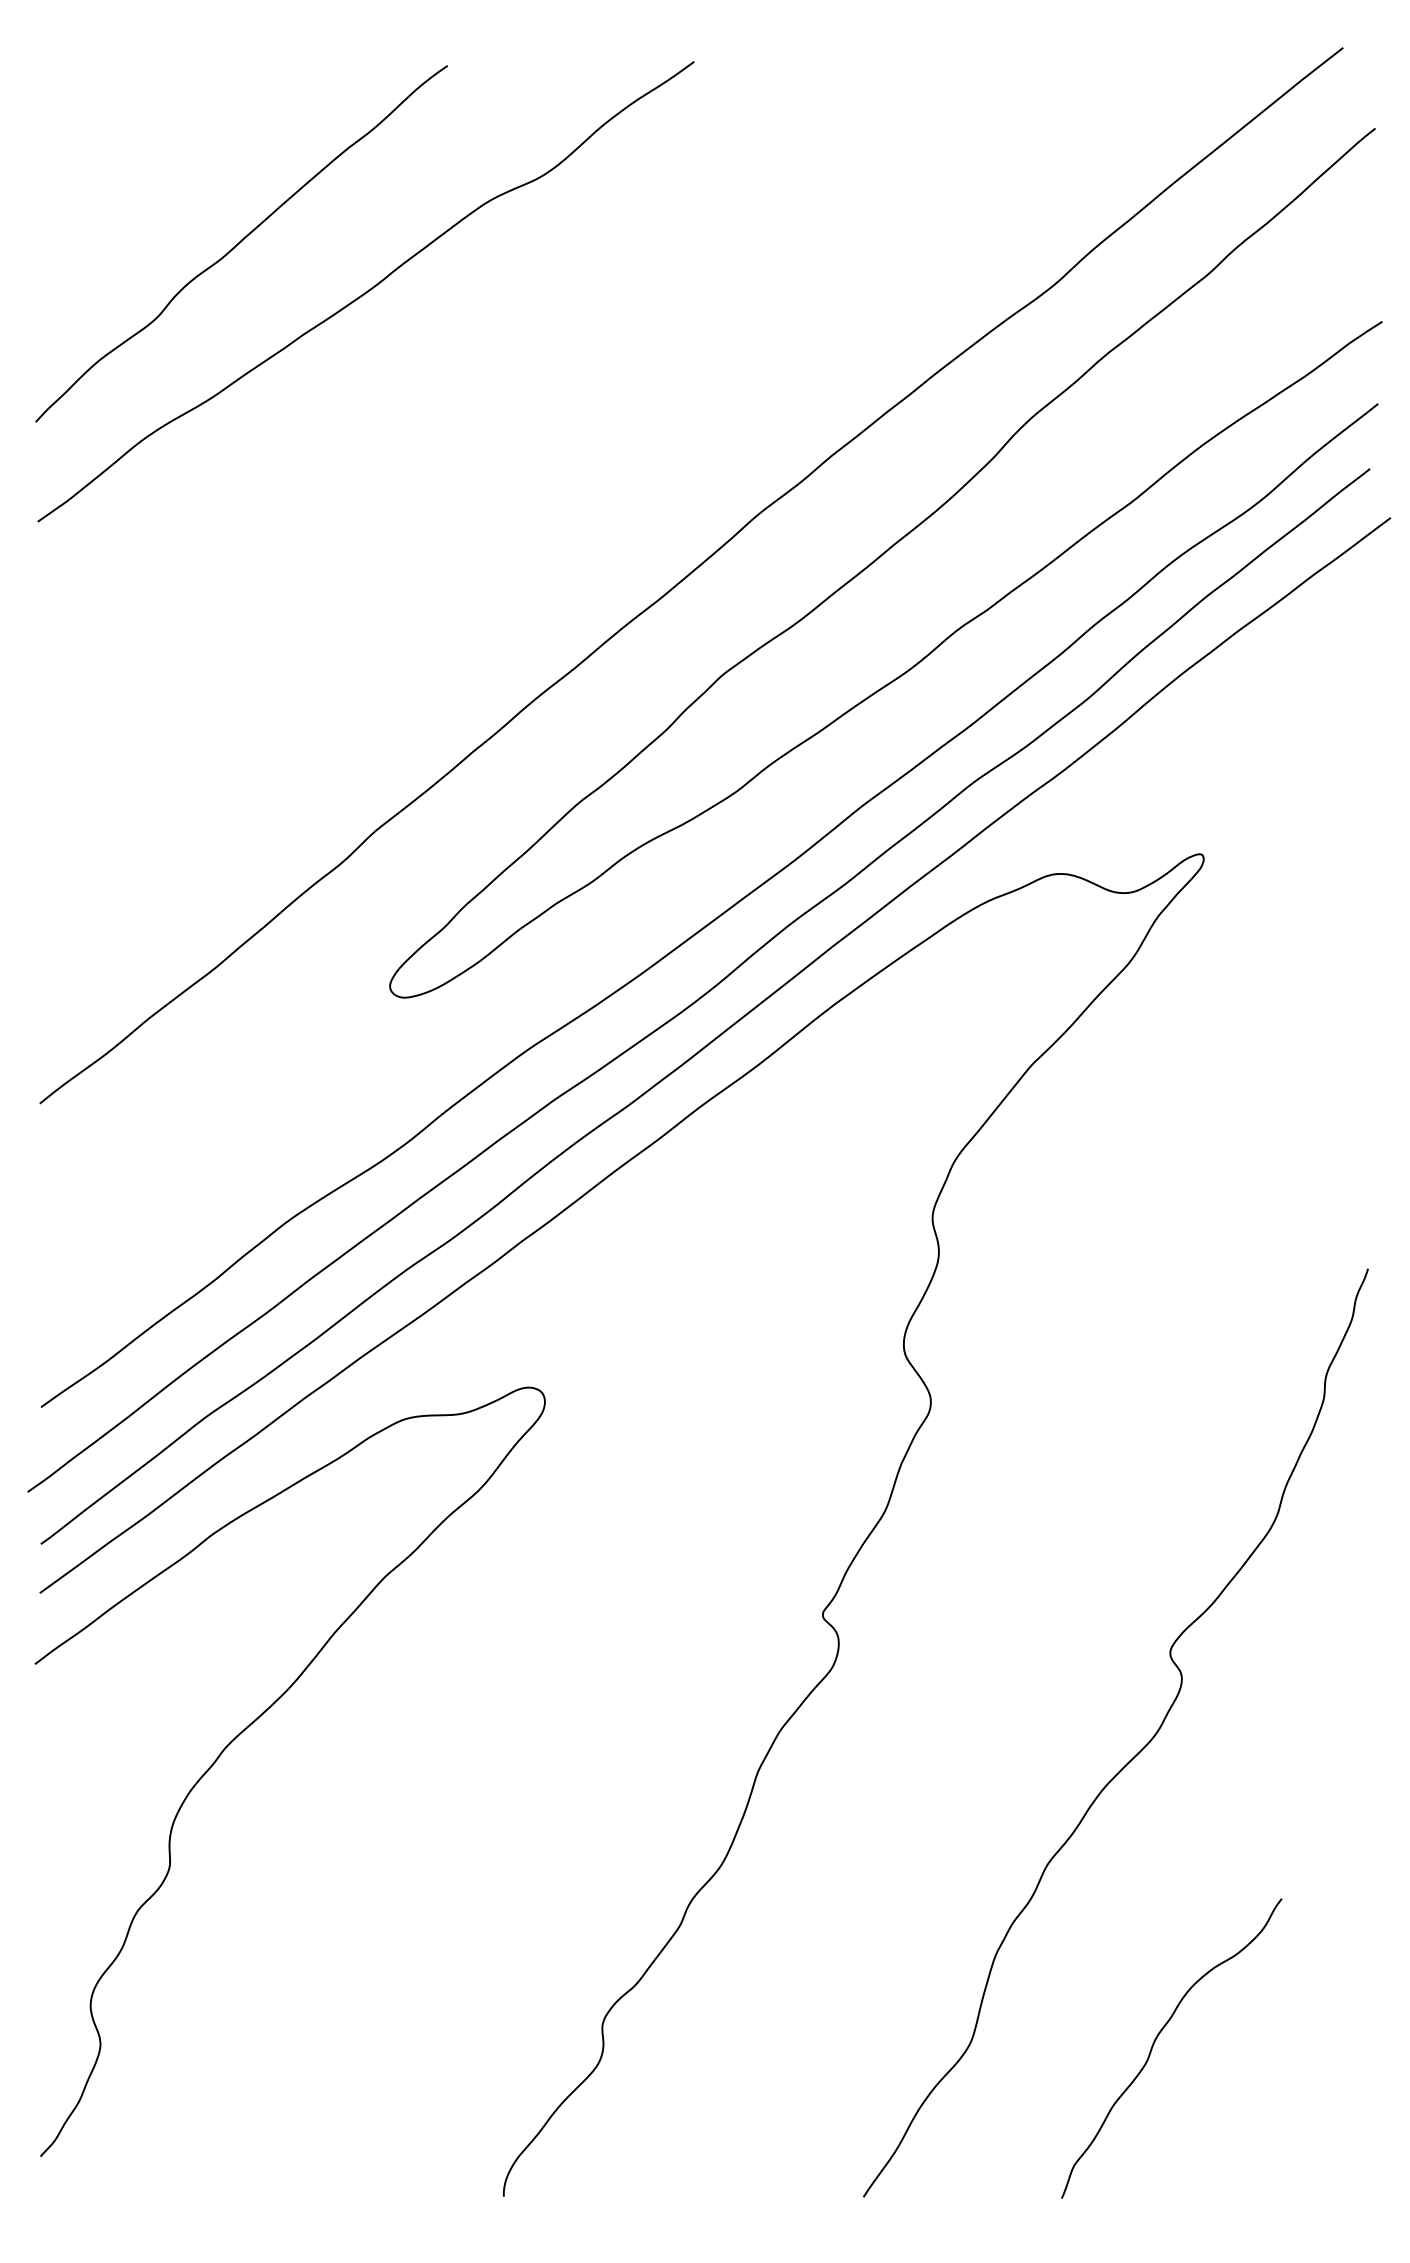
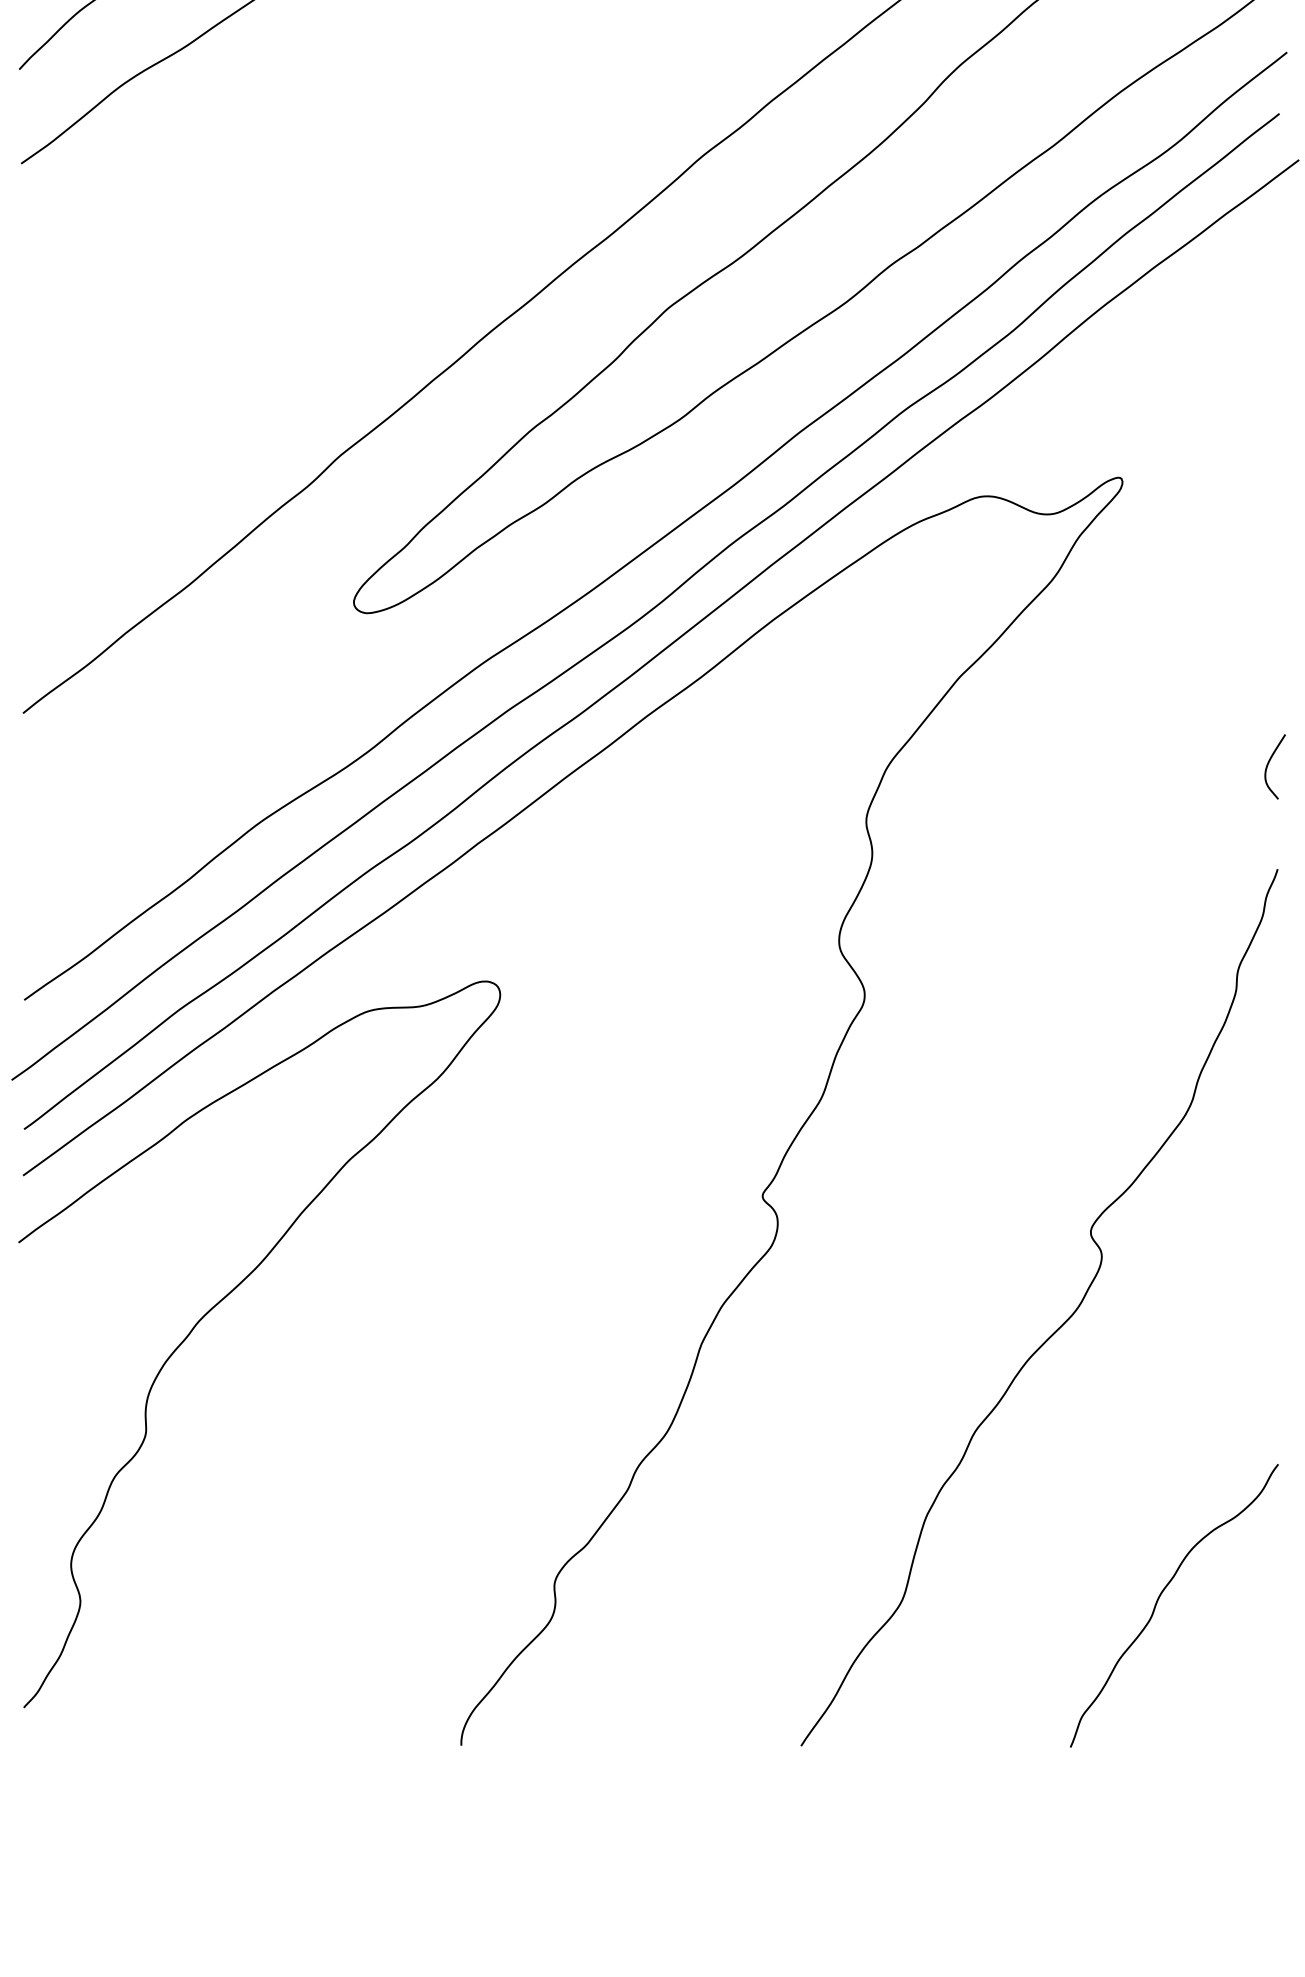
curve: (1359, 1156) -> (1269, 763), added
curve: (1156, 2040) -> (1159, 1598), moved

